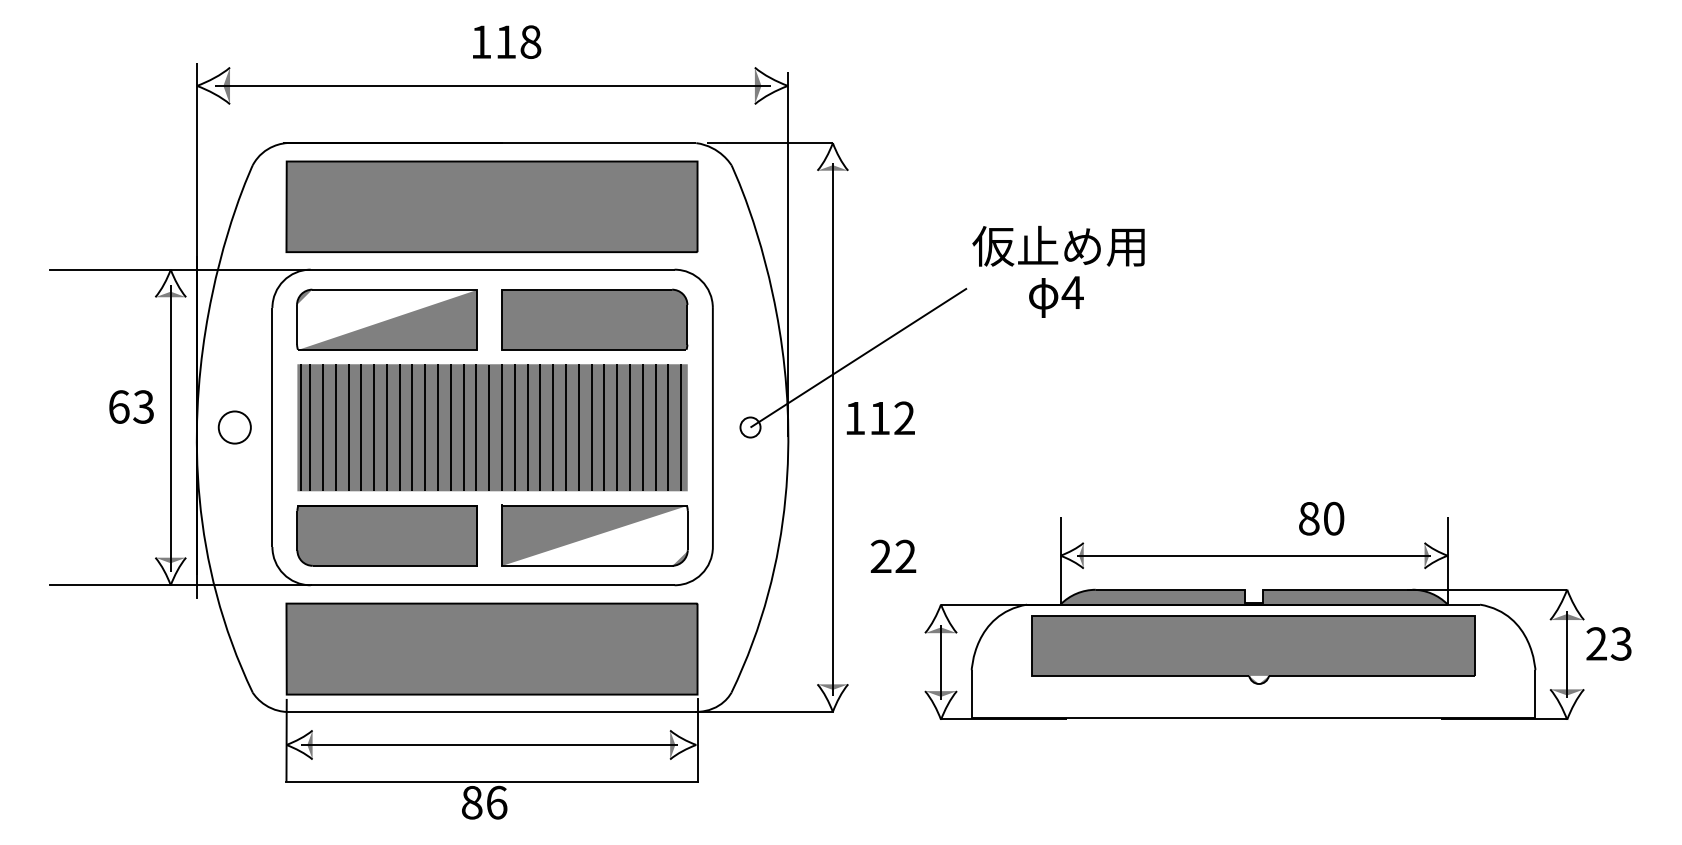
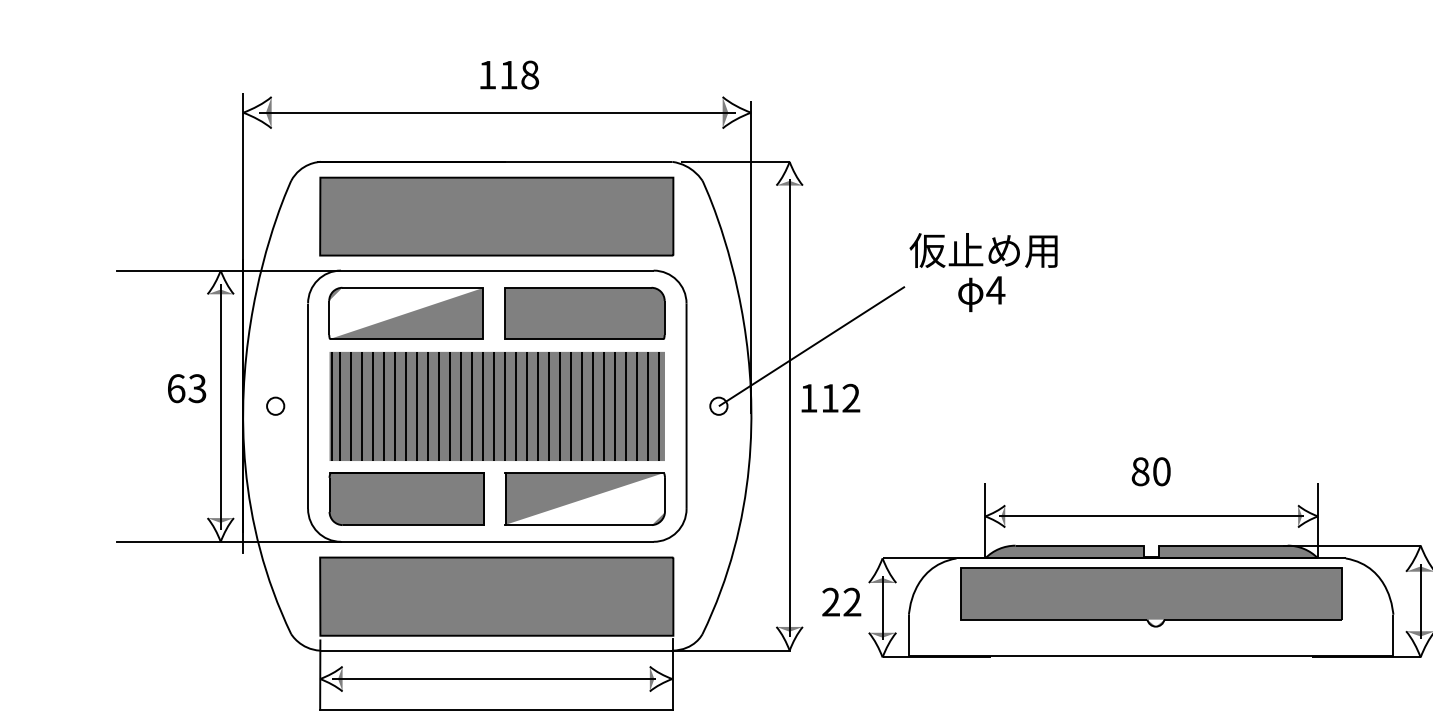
circle: (234, 427) -> (275, 406), size x0.62
text: (1321, 518) -> (1151, 471), moved
text: (893, 555) -> (841, 601), moved

